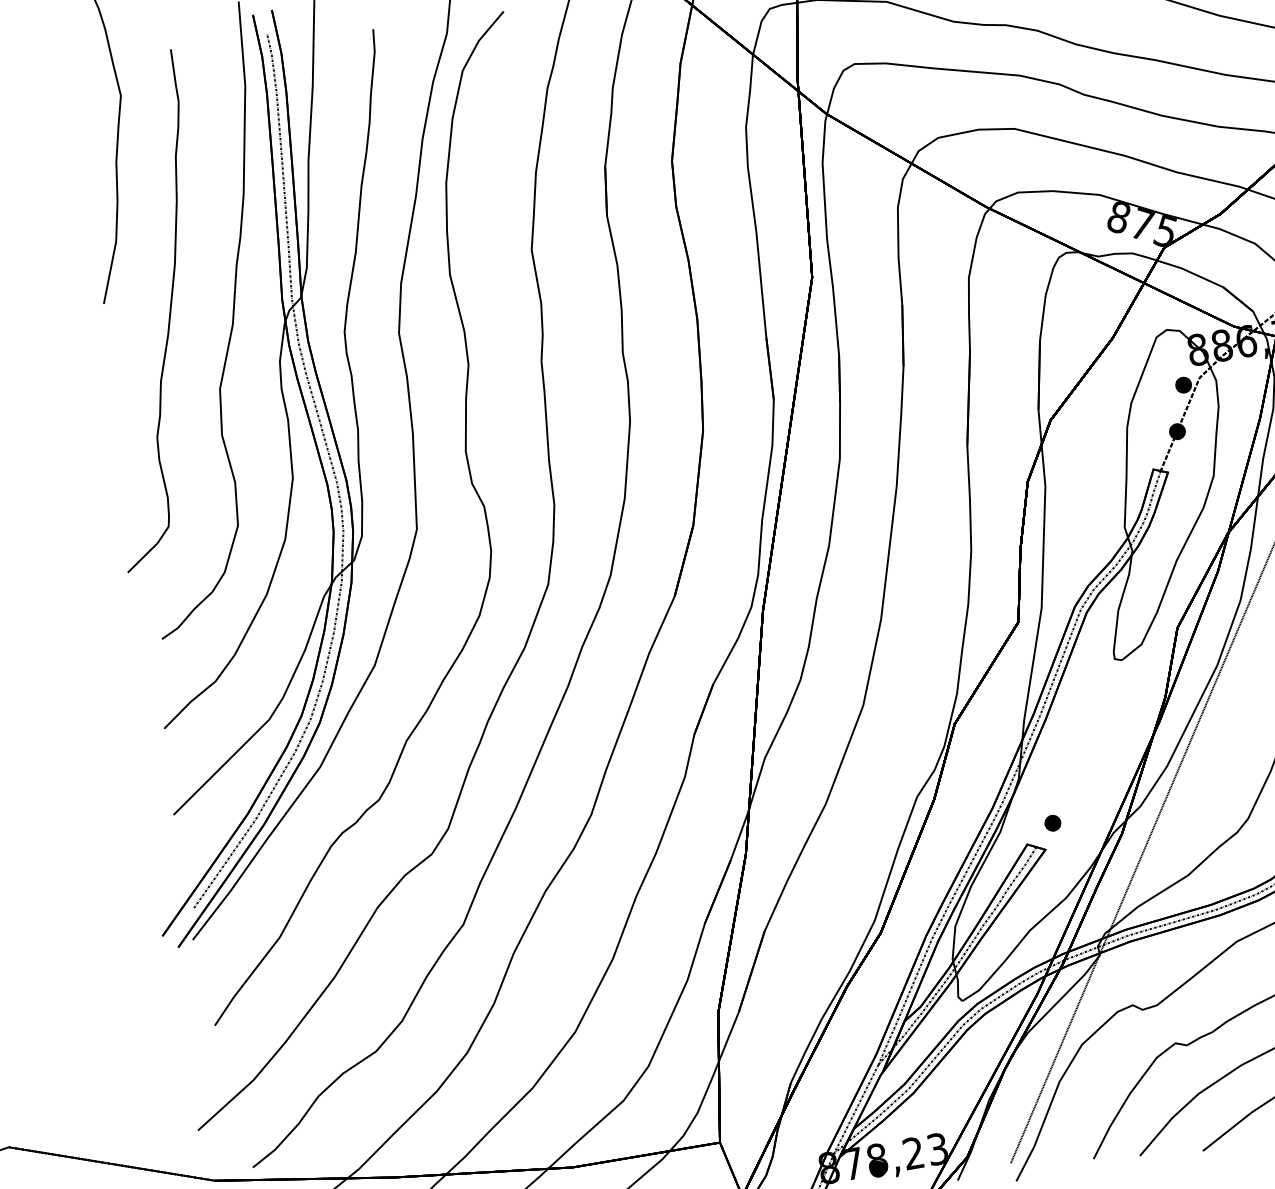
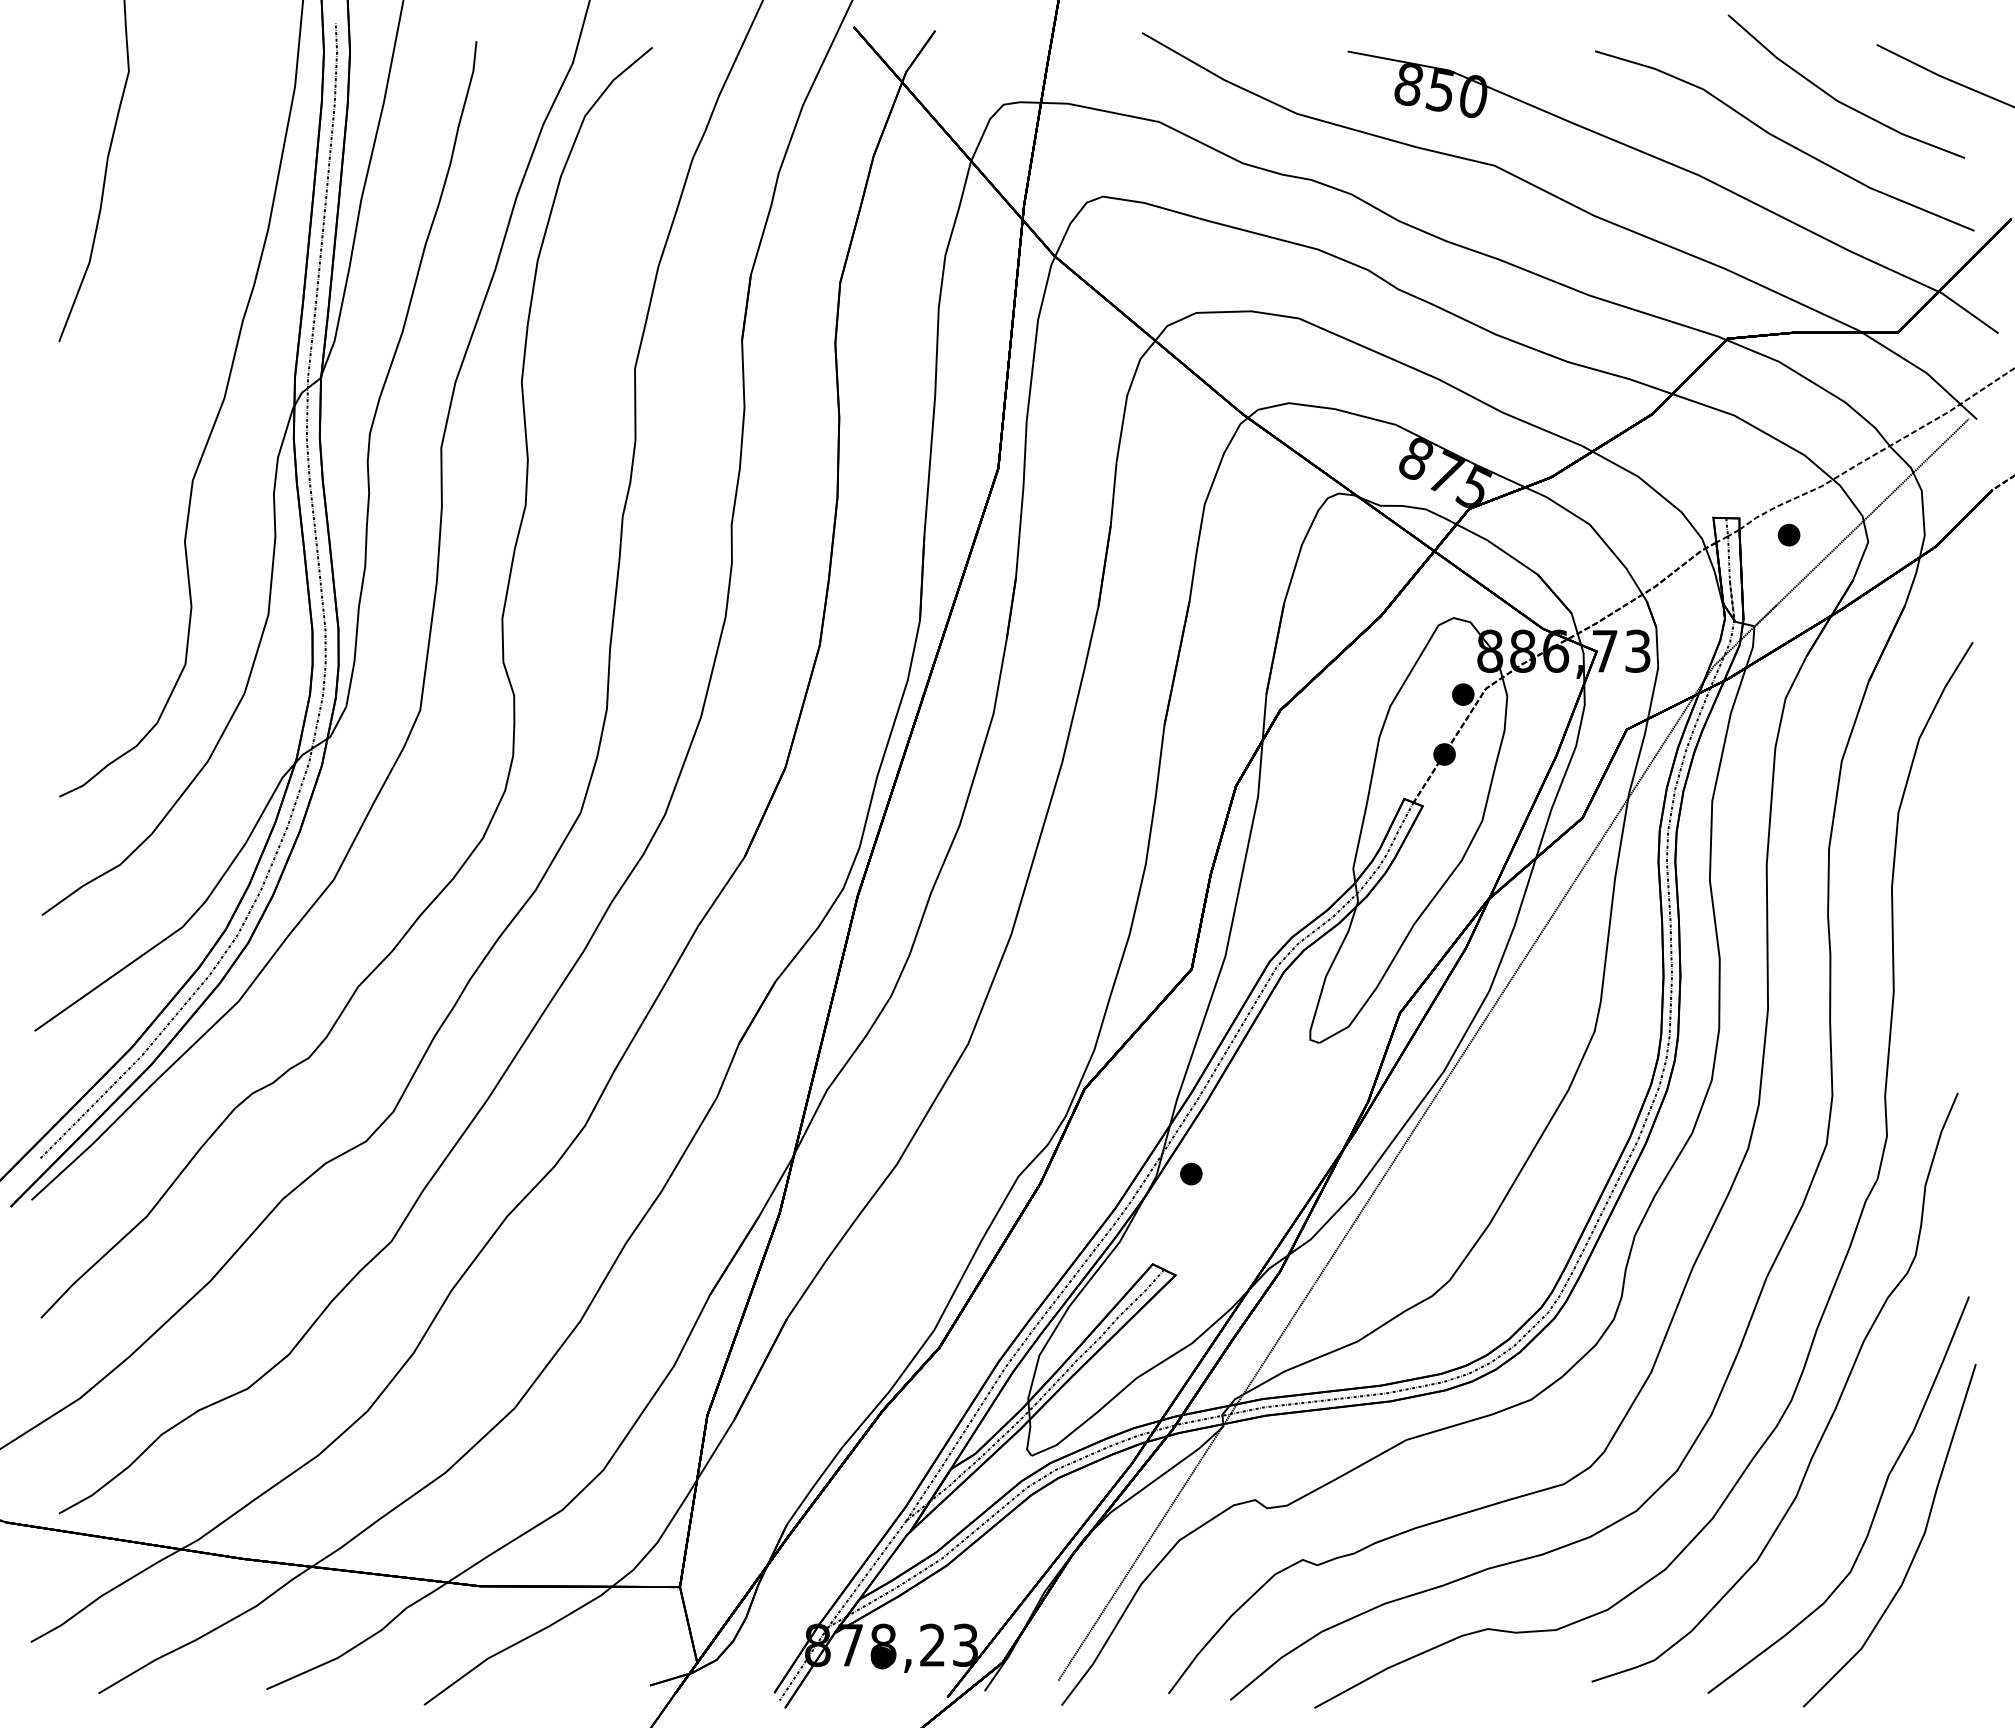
part: (169, 312) -> (143, 368), removed
part: (1052, 822) -> (1191, 1173), moved

